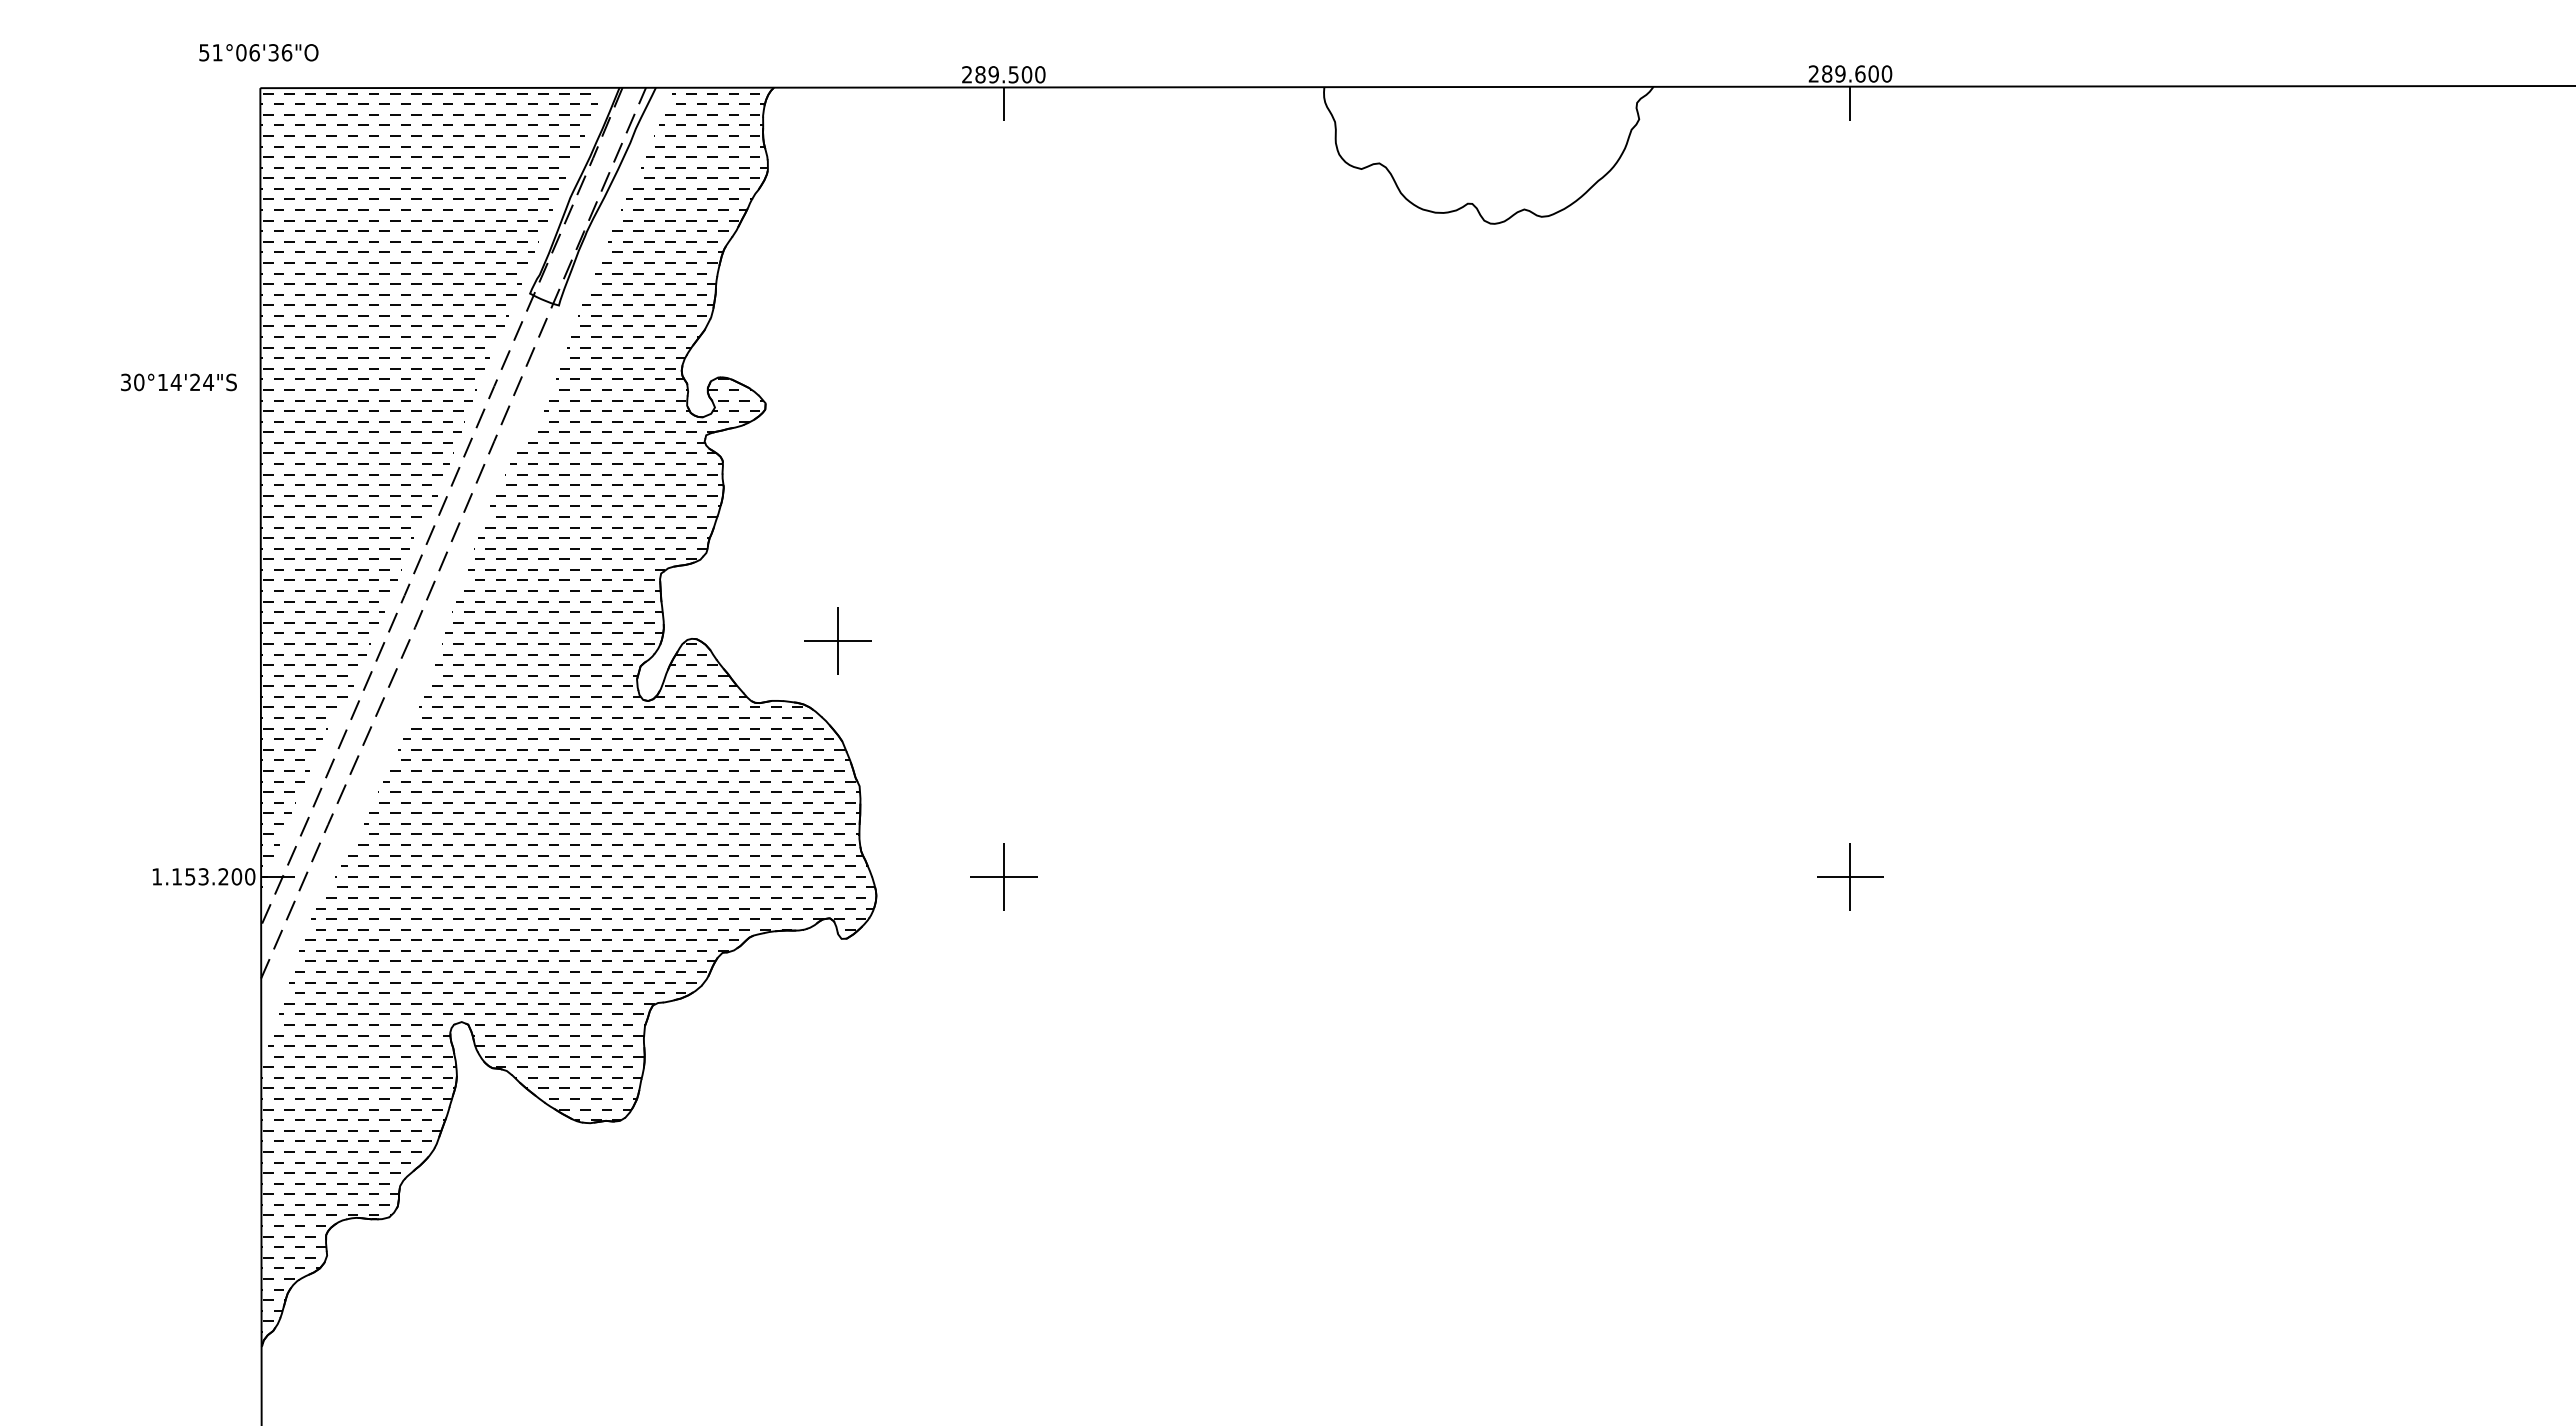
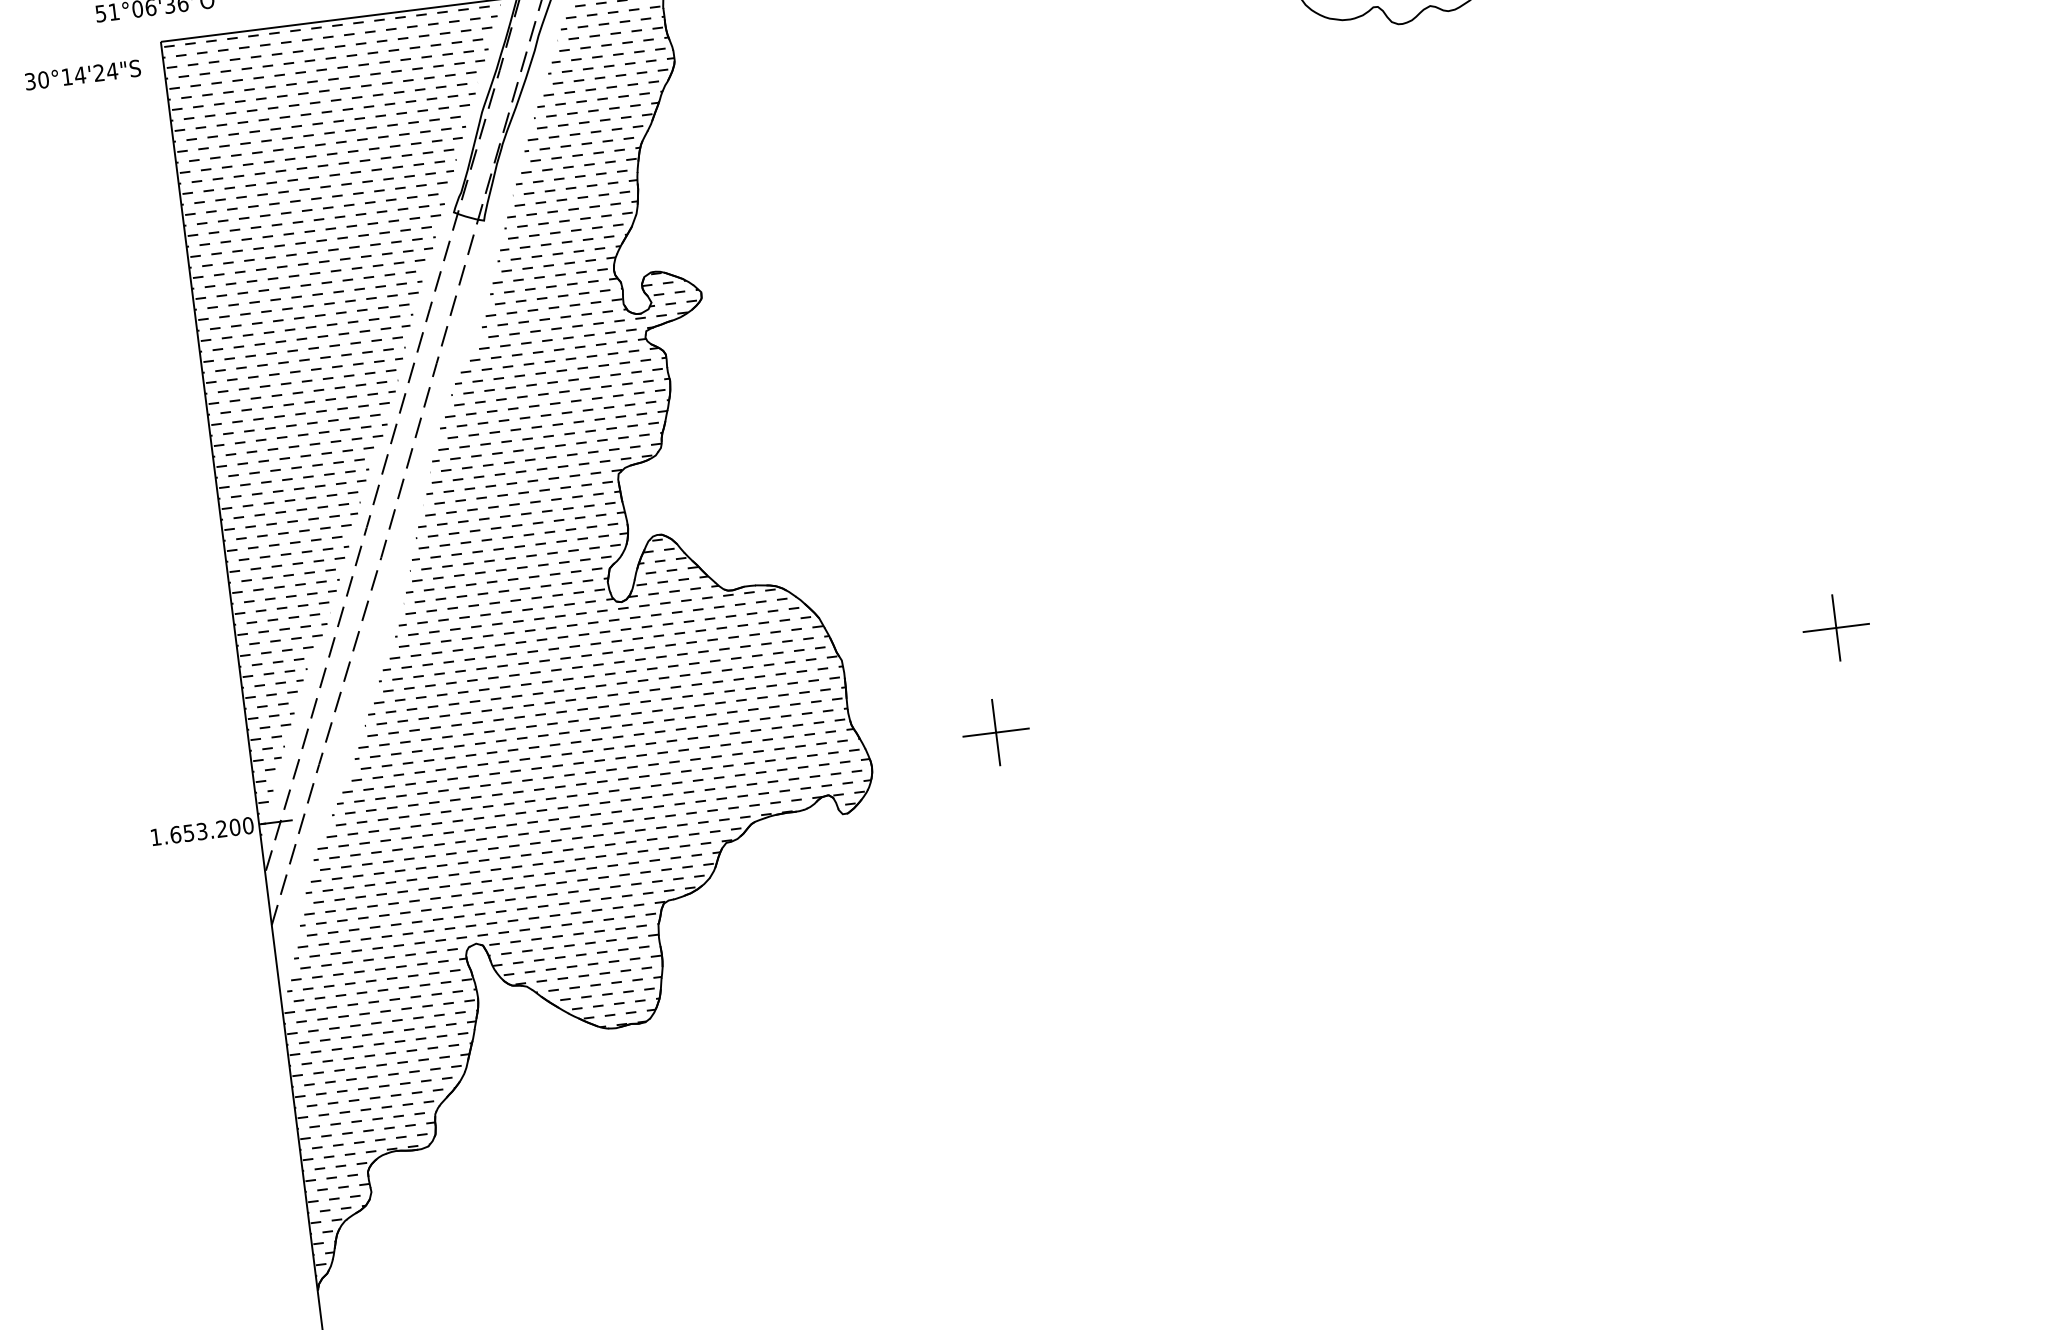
text: (178, 382) -> (82, 75), moved
part: (837, 640) -> (801, 518), removed
text: (177, 876) -> (176, 834), 1.153.200 -> 1.653.200

